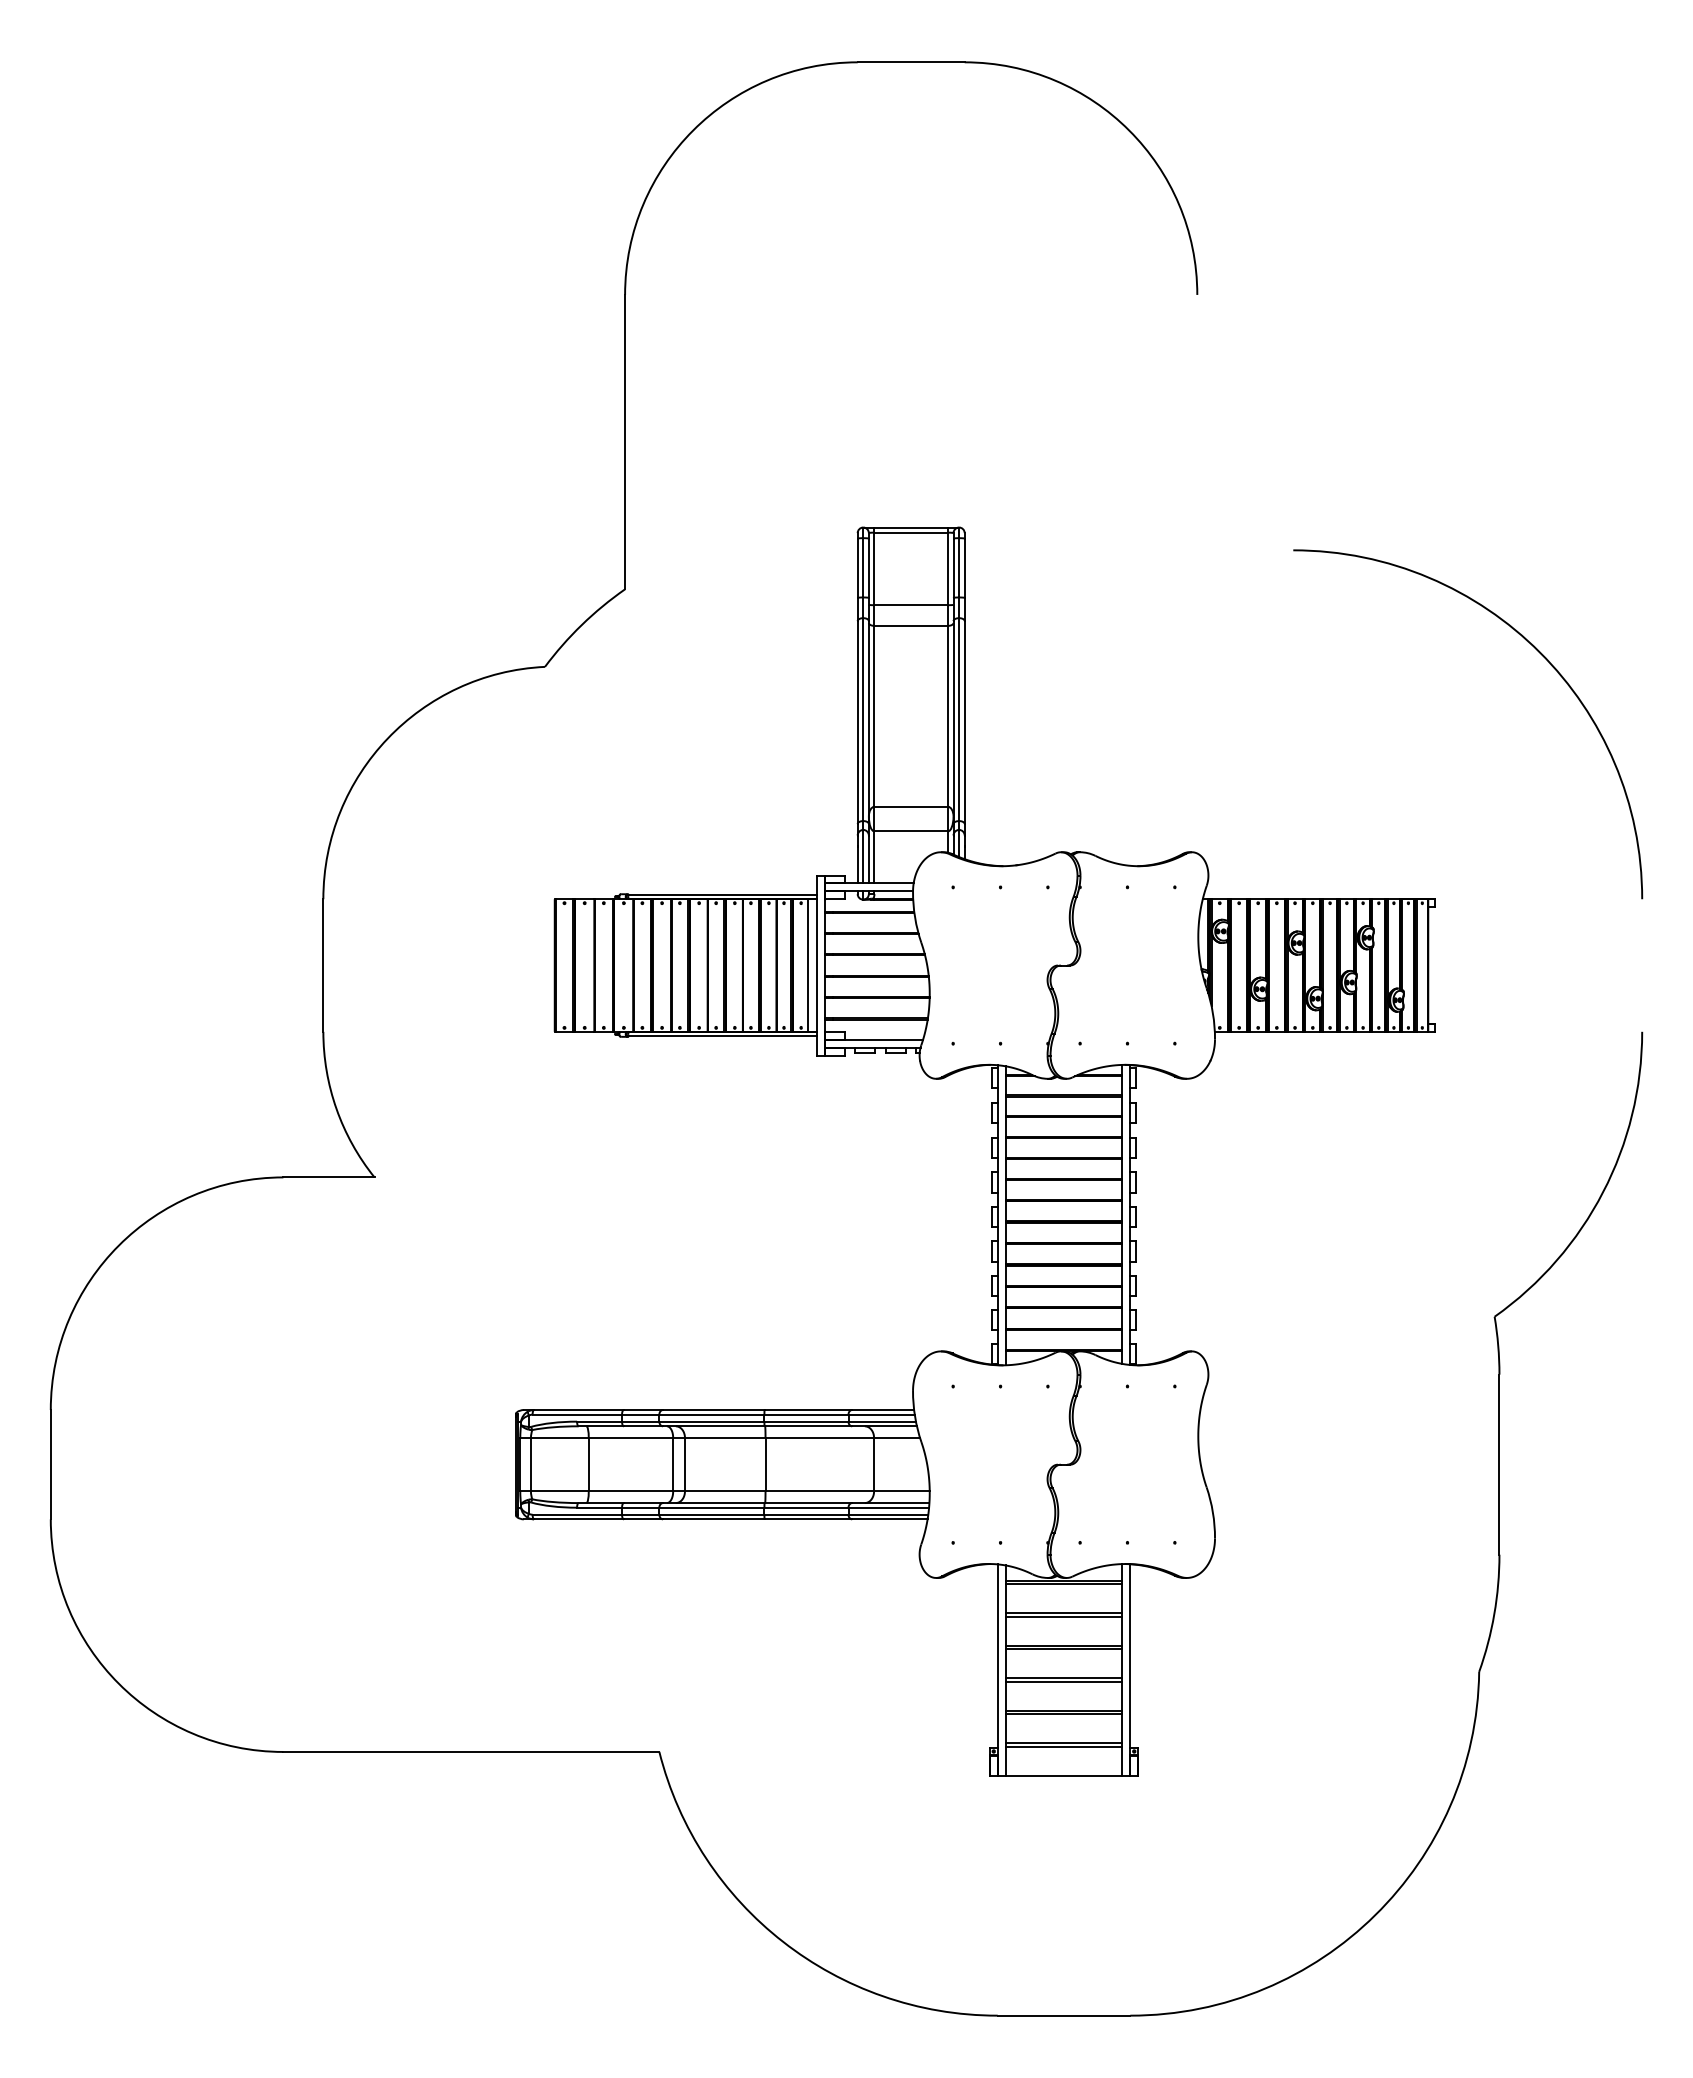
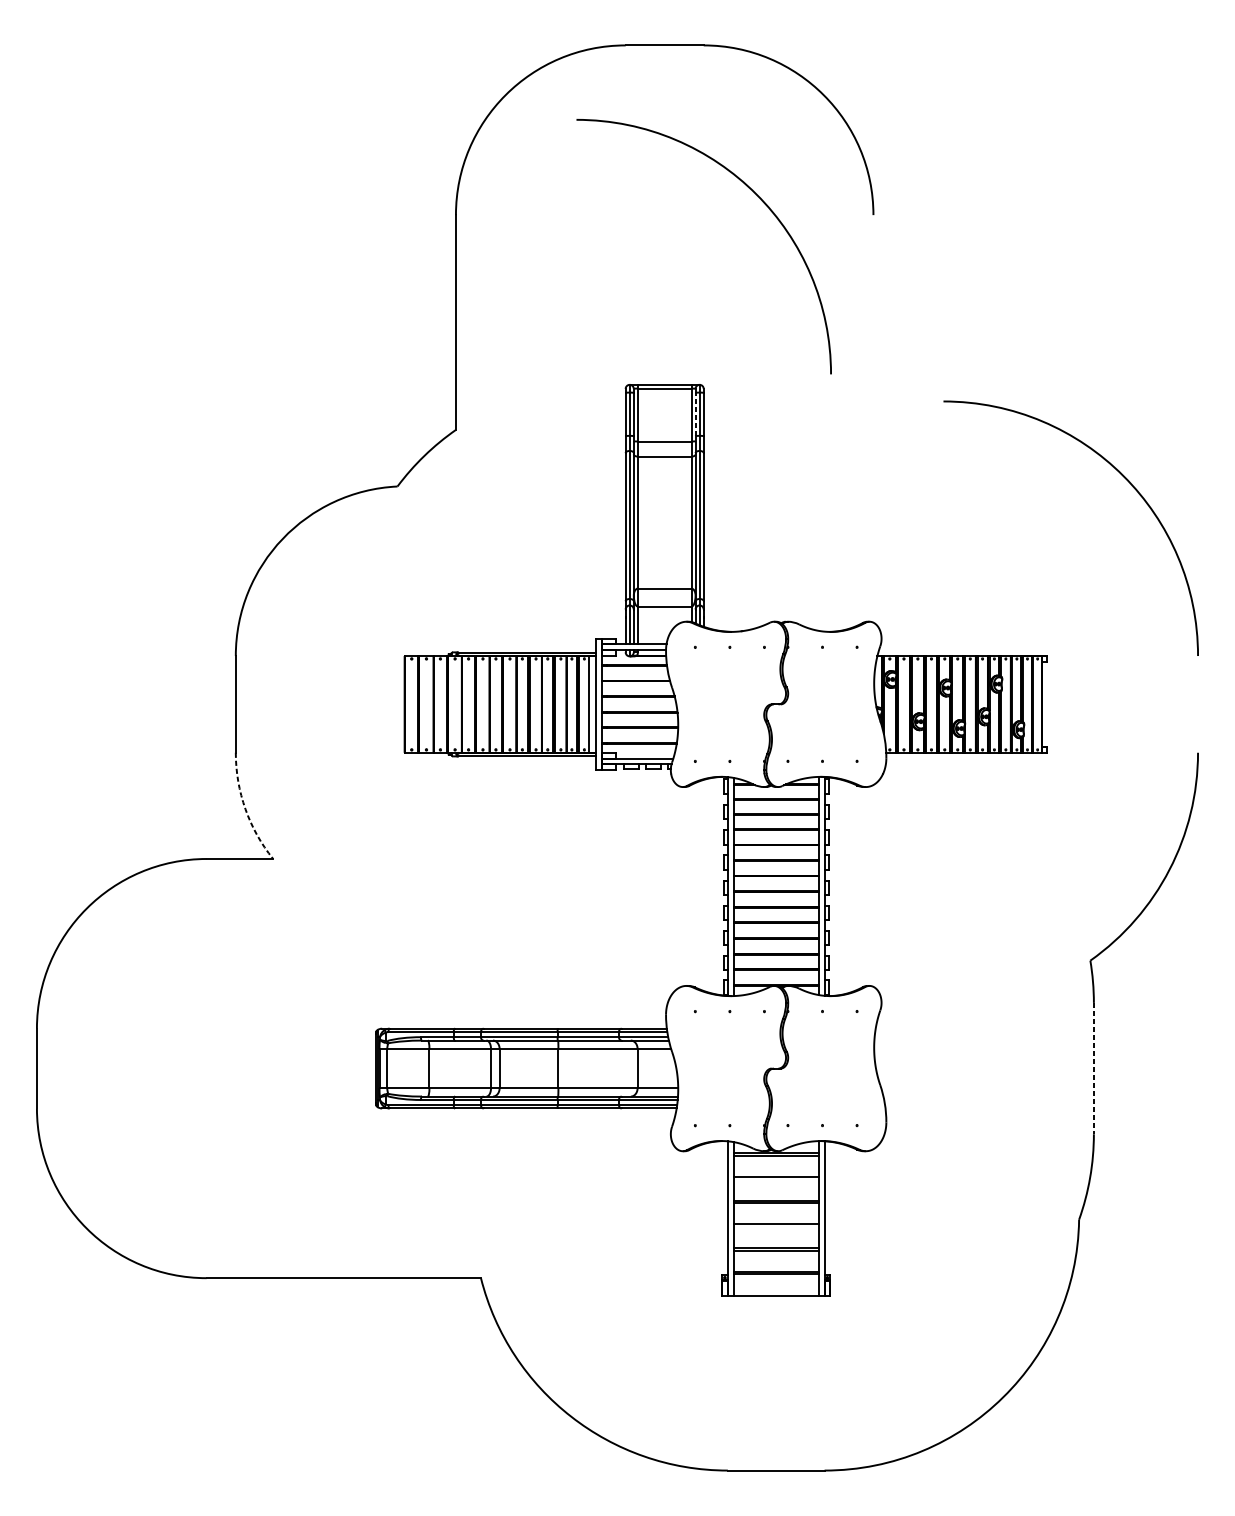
arc: (1036, 267) -> (756, 195), added
line: (953, 568) -> (695, 414), solid -> dashed
arc: (336, 1109) -> (245, 809), solid -> dashed
line: (1499, 1465) -> (1093, 1069), solid -> dashed
line: (1063, 1616) -> (775, 1179), removed
line: (1063, 1681) -> (775, 1226), removed

